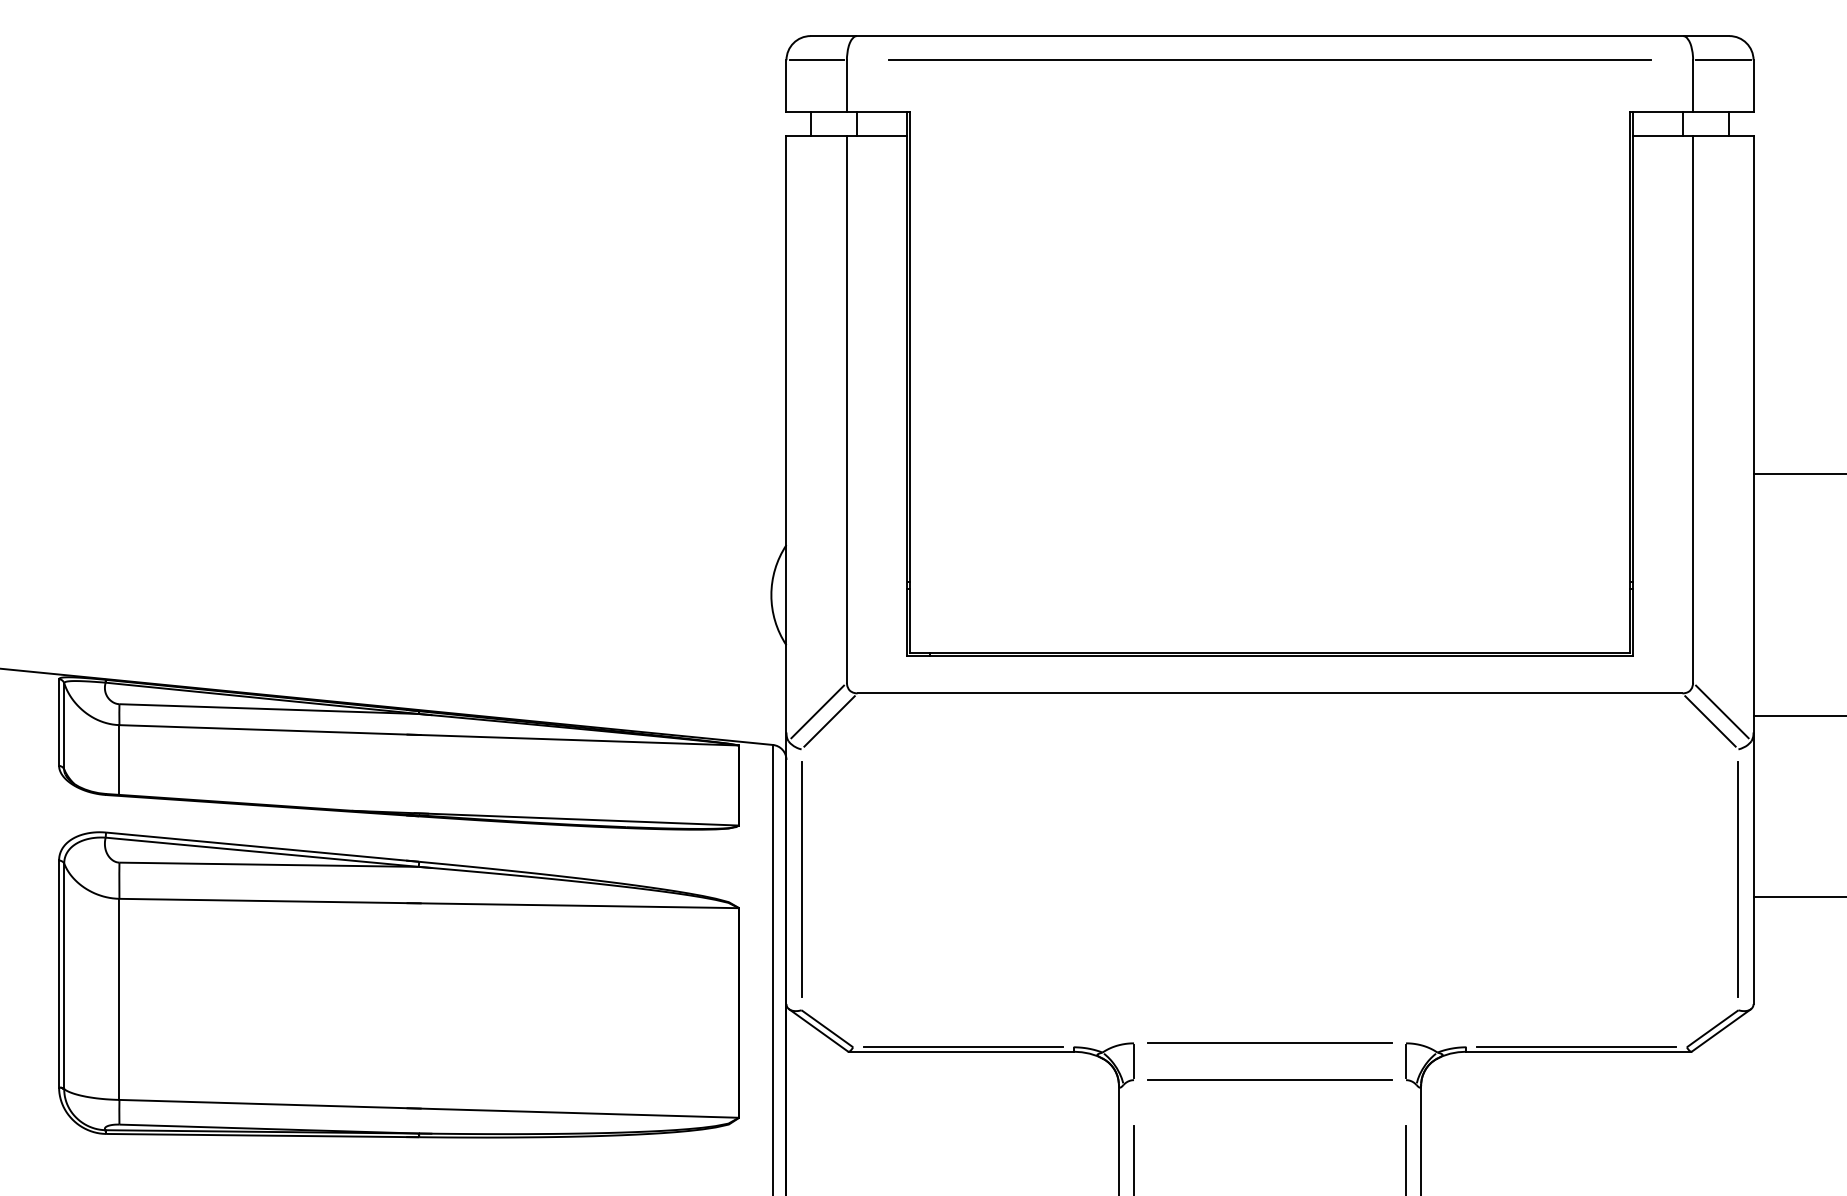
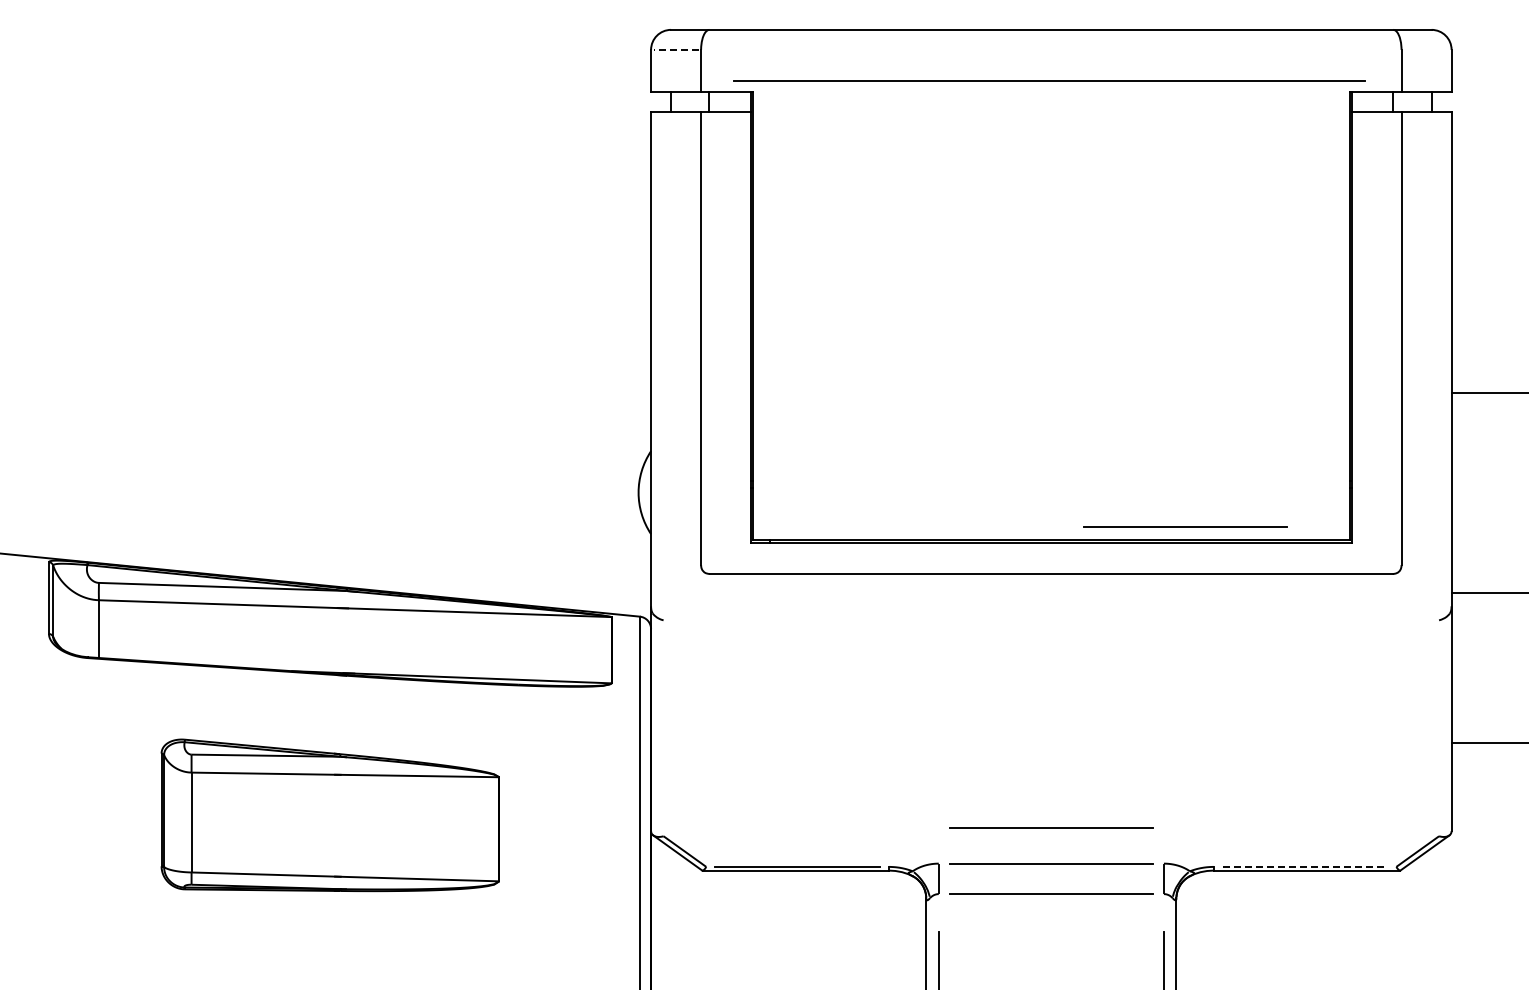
line: (817, 59) -> (676, 49), solid -> dashed
line: (1270, 59) -> (1049, 80), moved
line: (1723, 59) -> (1426, 49), removed
line: (1432, 636) -> (1185, 526), added
line: (817, 712) -> (676, 589), removed
line: (1722, 712) -> (1425, 589), removed
line: (829, 721) -> (686, 597), removed
line: (1709, 721) -> (1415, 597), removed
line: (801, 878) -> (663, 727), removed
line: (1737, 878) -> (1438, 727), removed
part: (399, 985) -> (330, 815), size x0.6
line: (1270, 999) -> (1051, 827), added
line: (1577, 1046) -> (1305, 866), solid -> dashed

